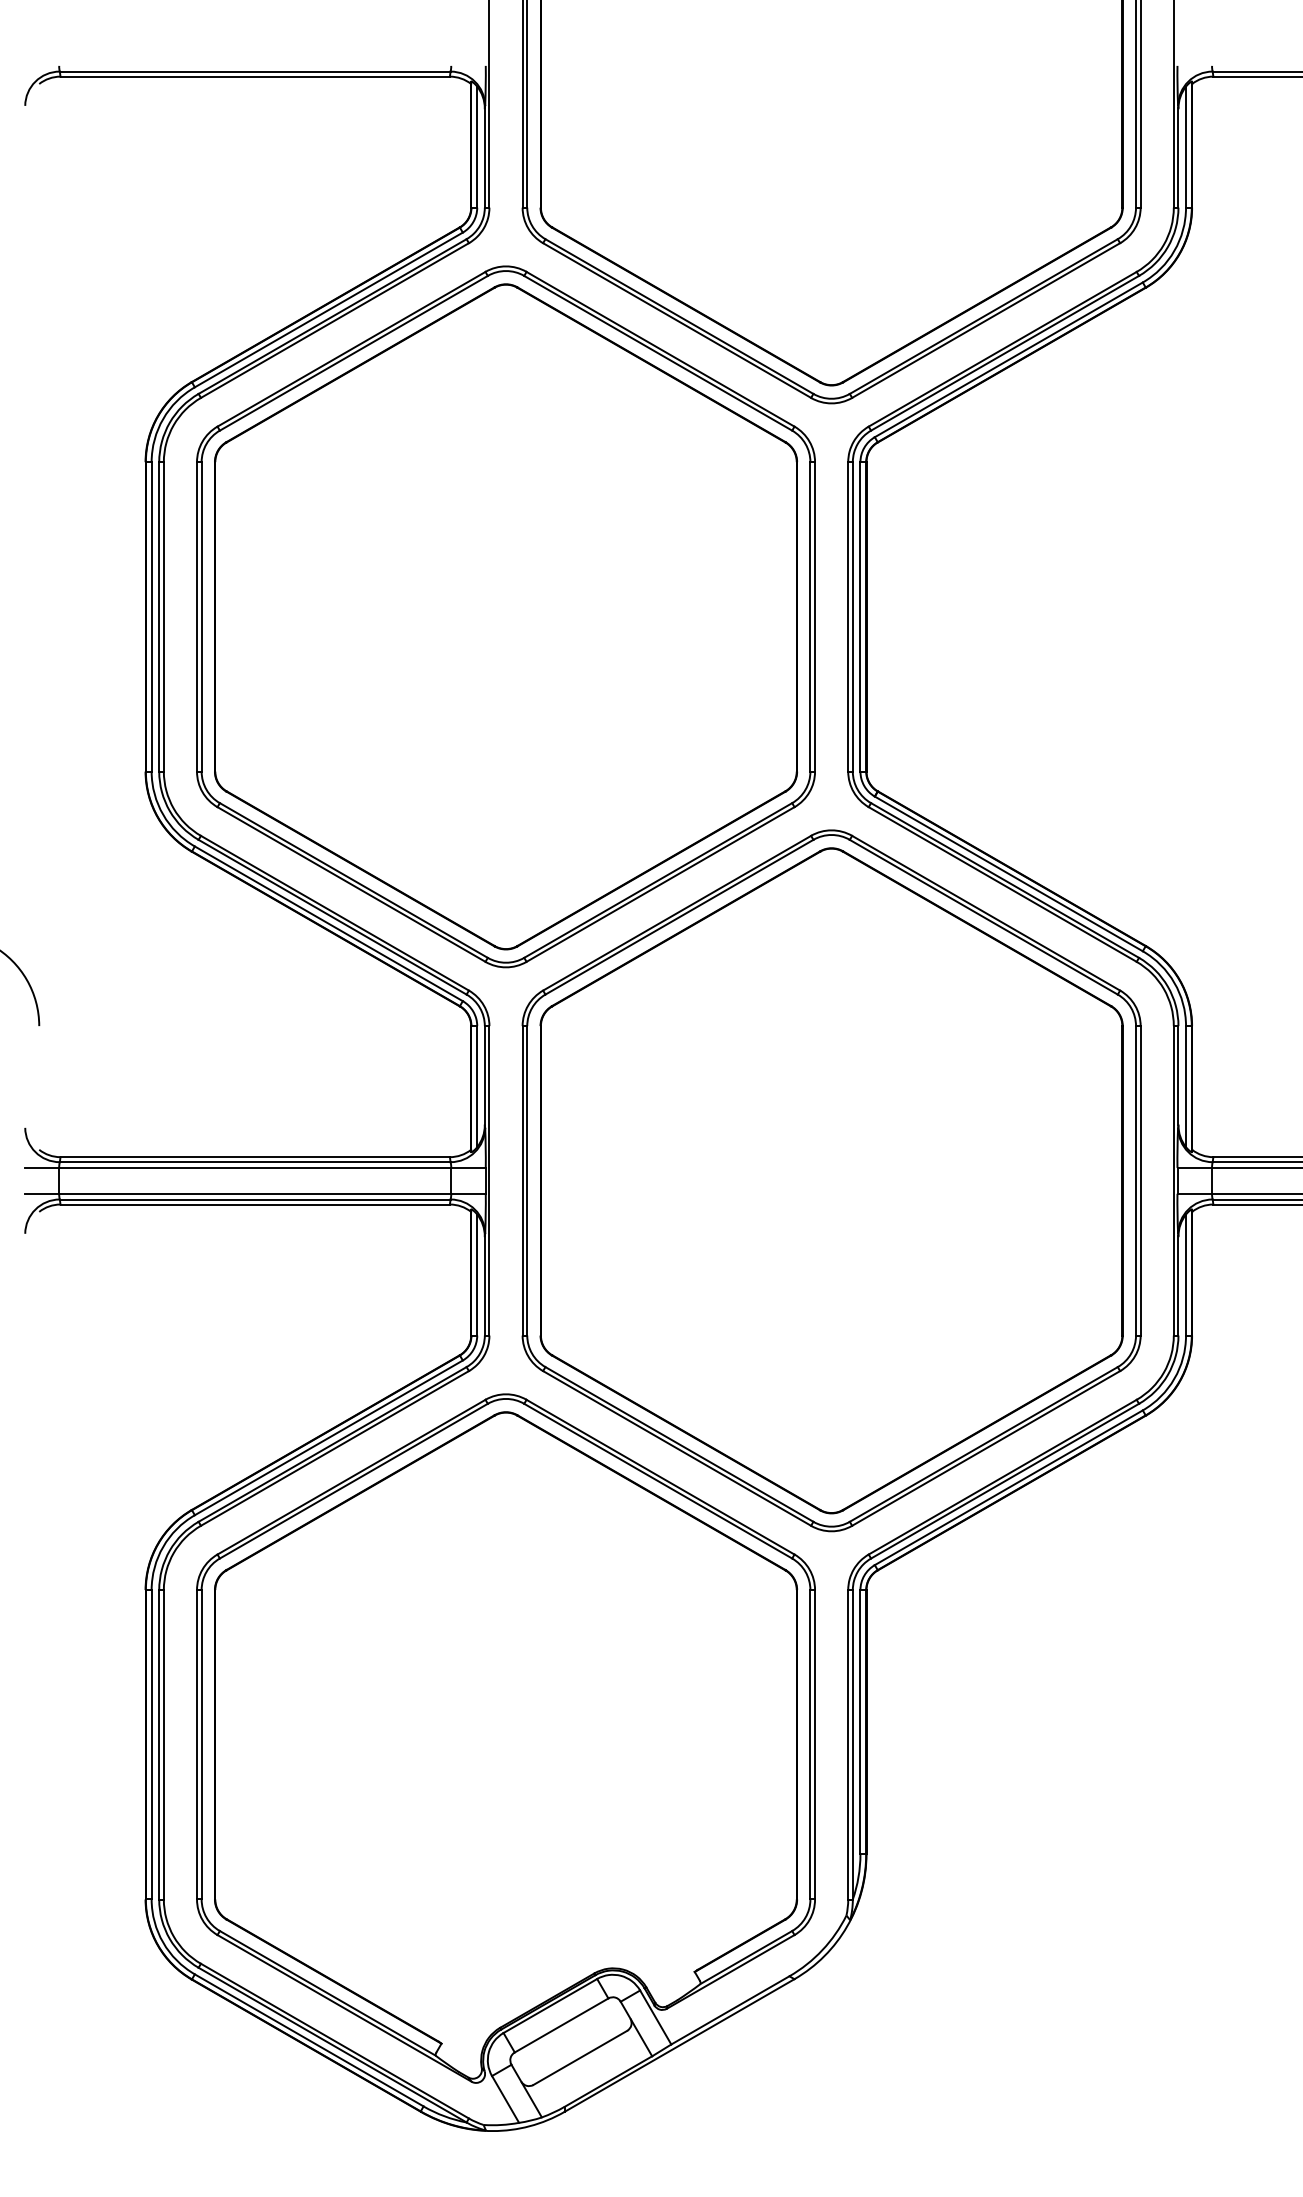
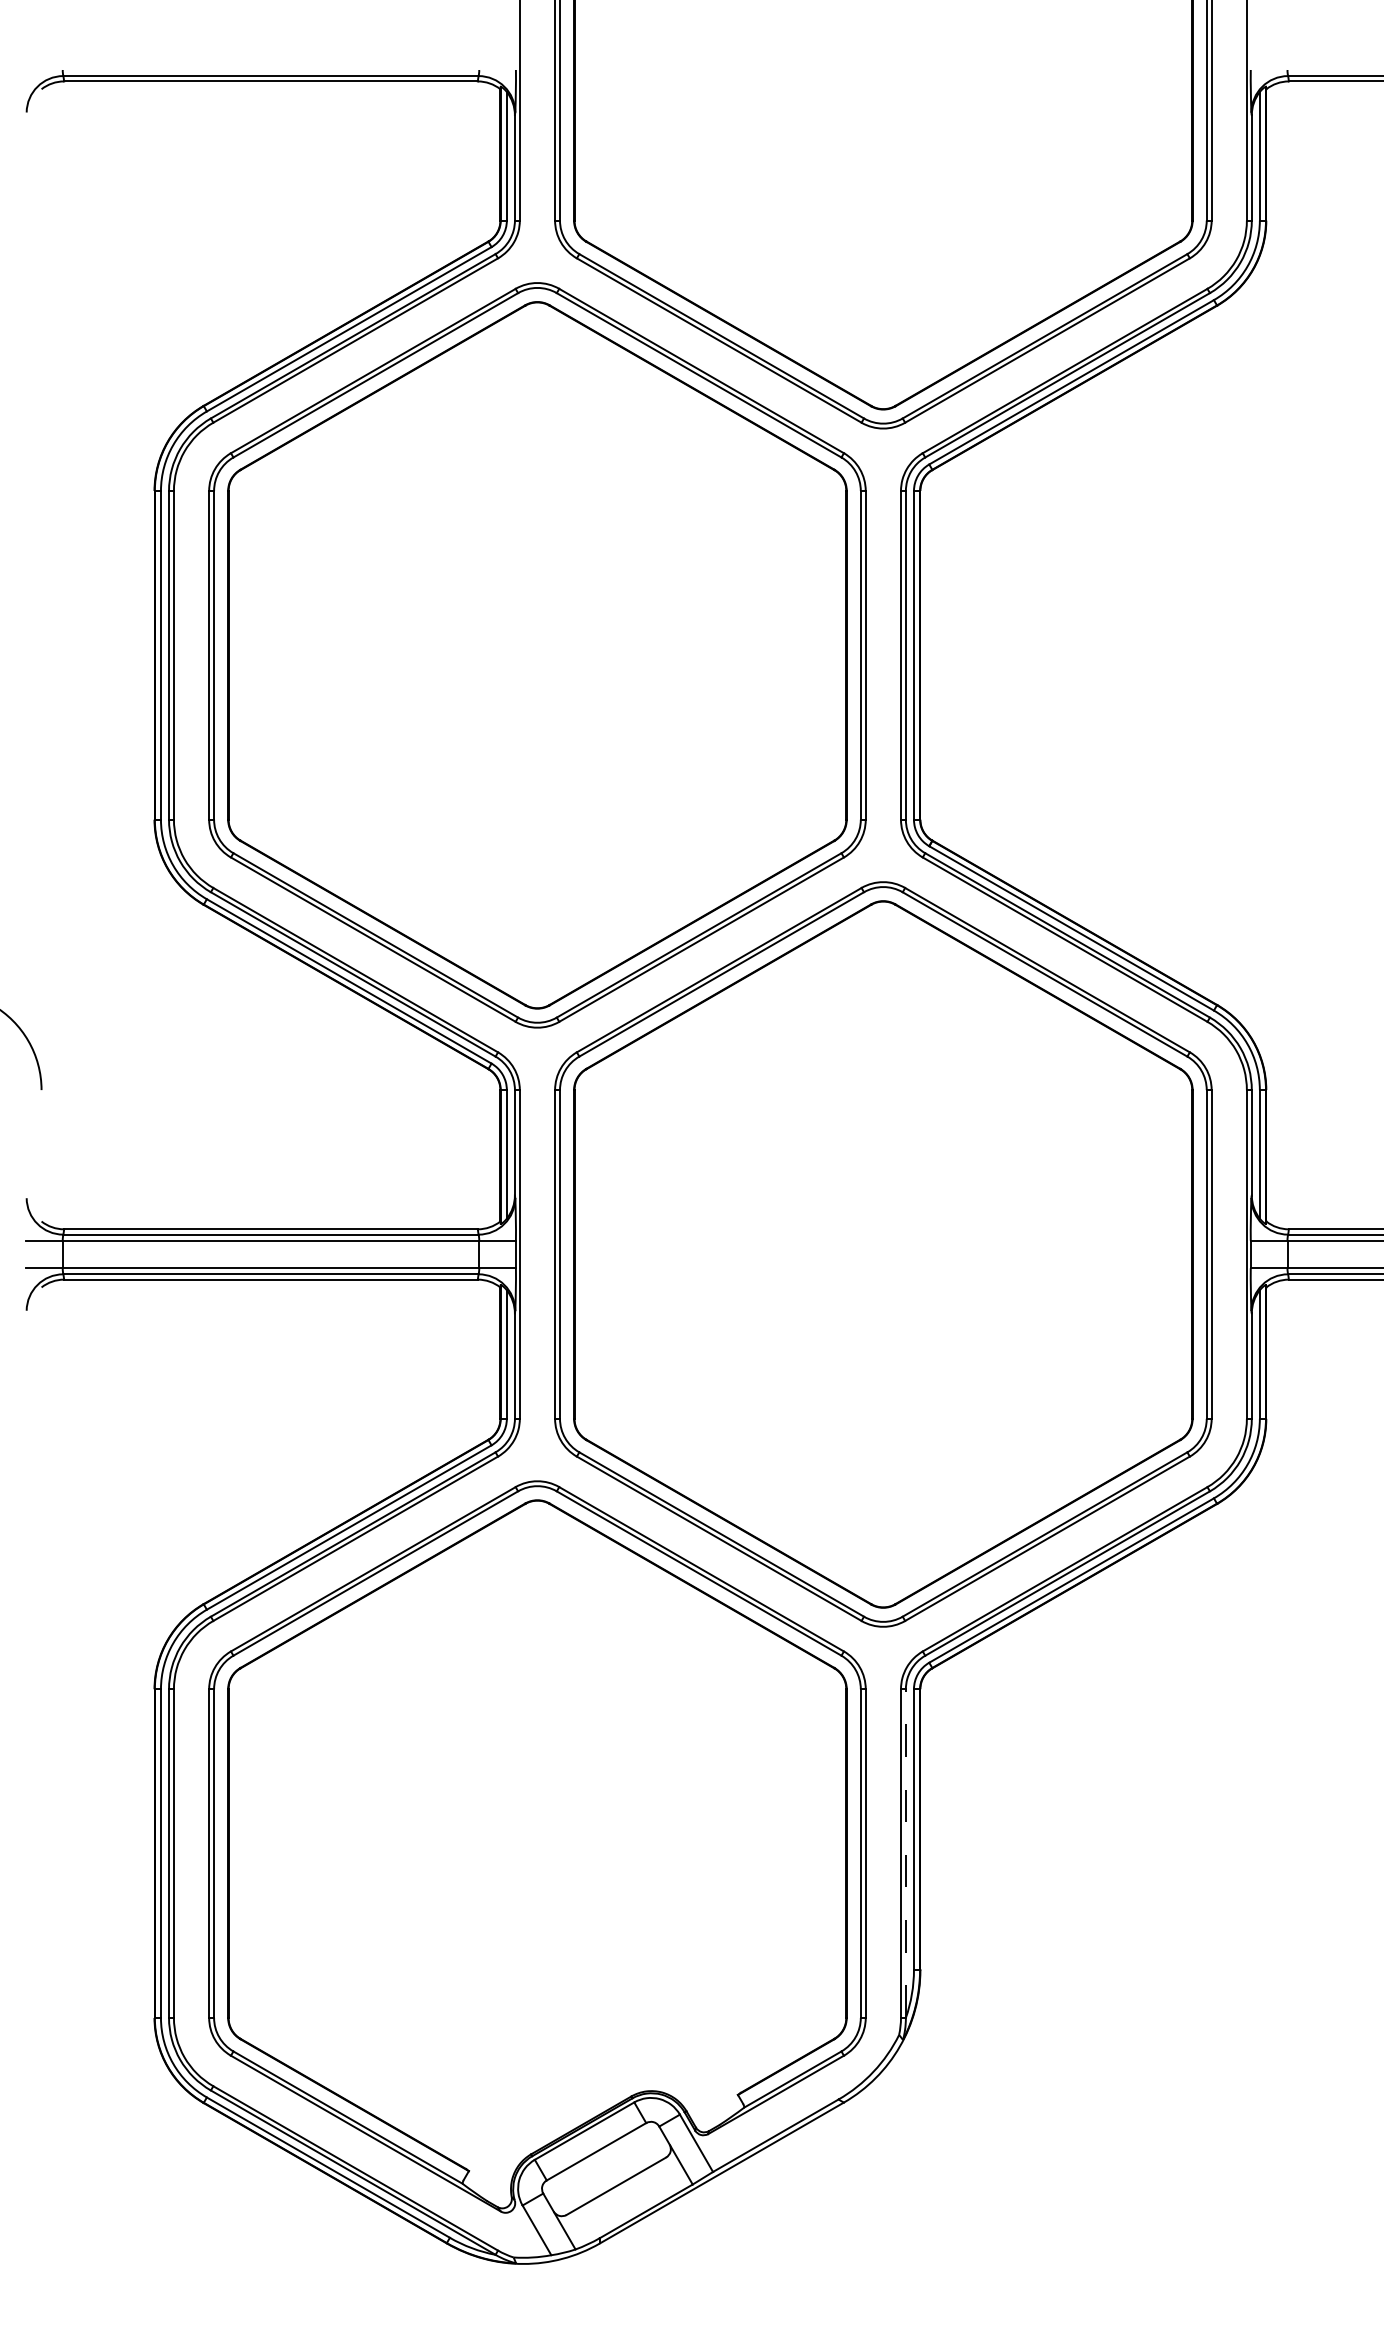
line: (852, 1744) -> (905, 1853), solid -> dashed

